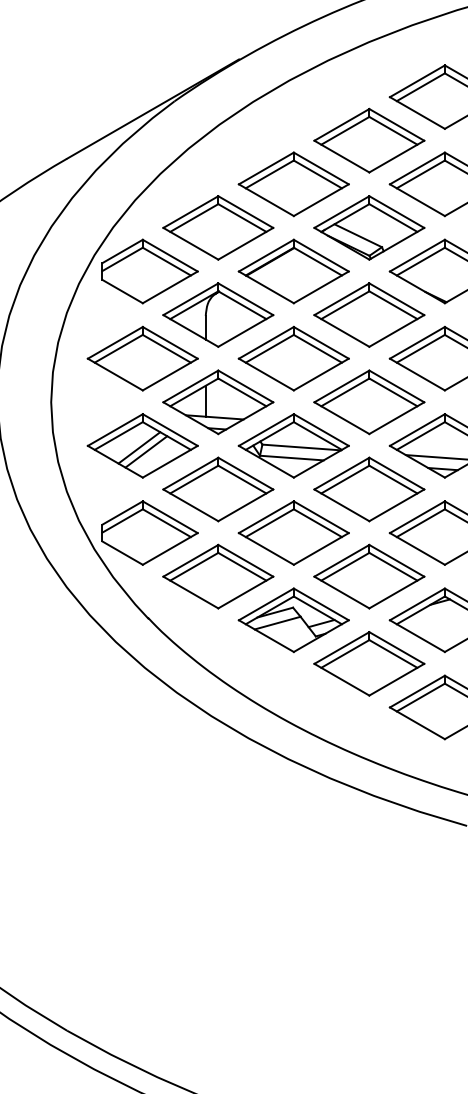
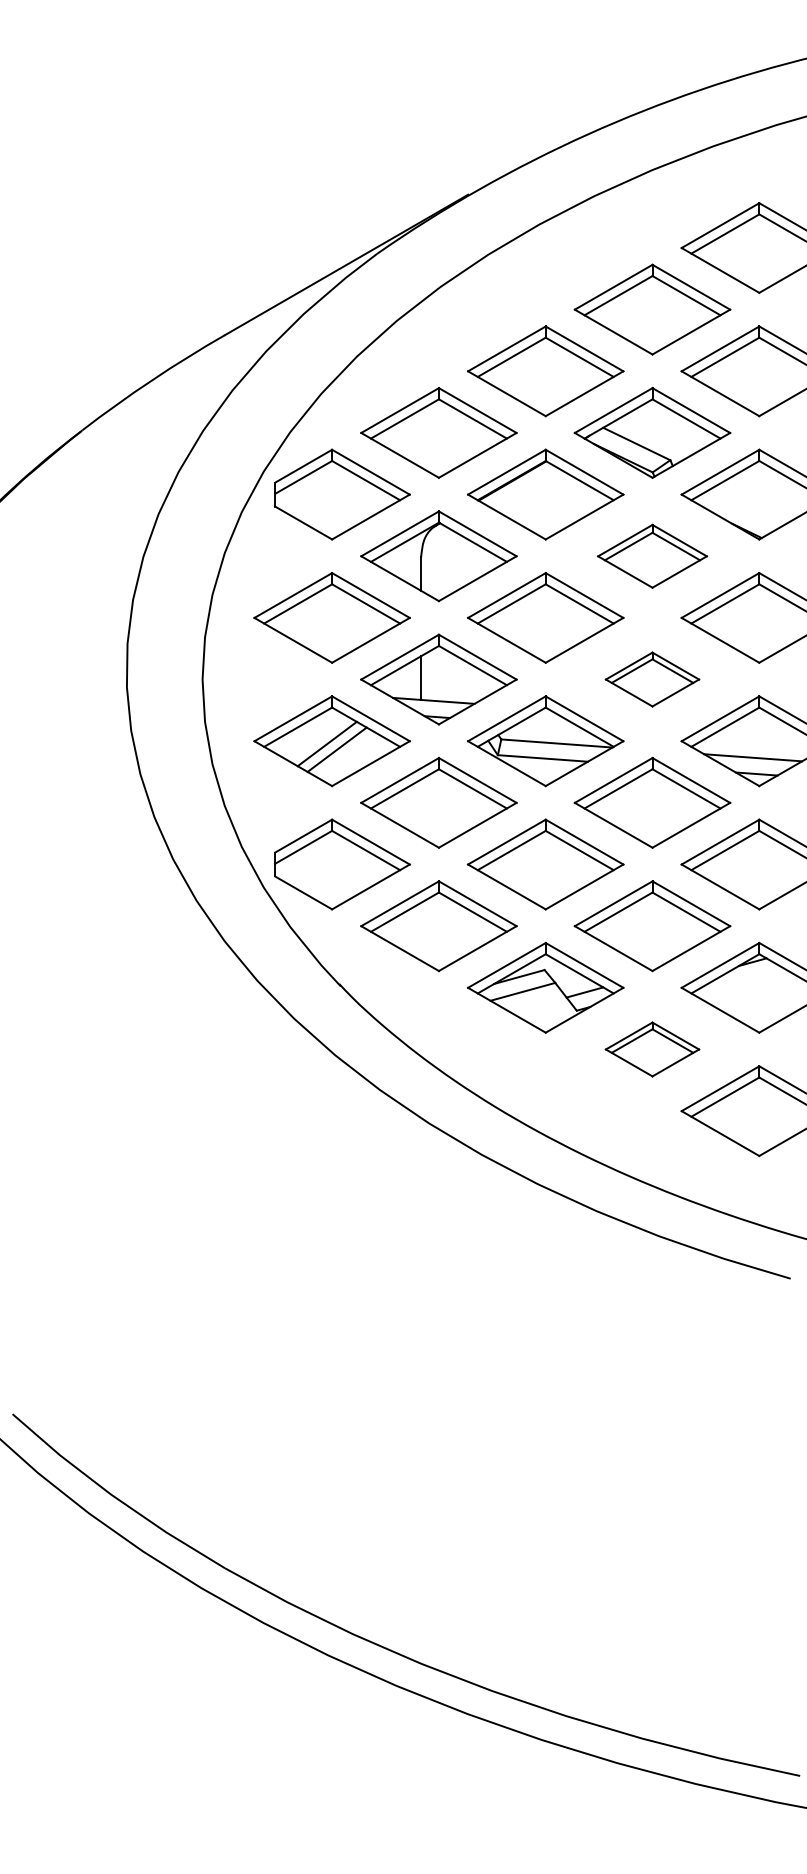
part: (369, 315) -> (652, 556), size x0.7
part: (369, 402) -> (652, 679), size x0.6
part: (369, 663) -> (652, 1049), size x0.6

